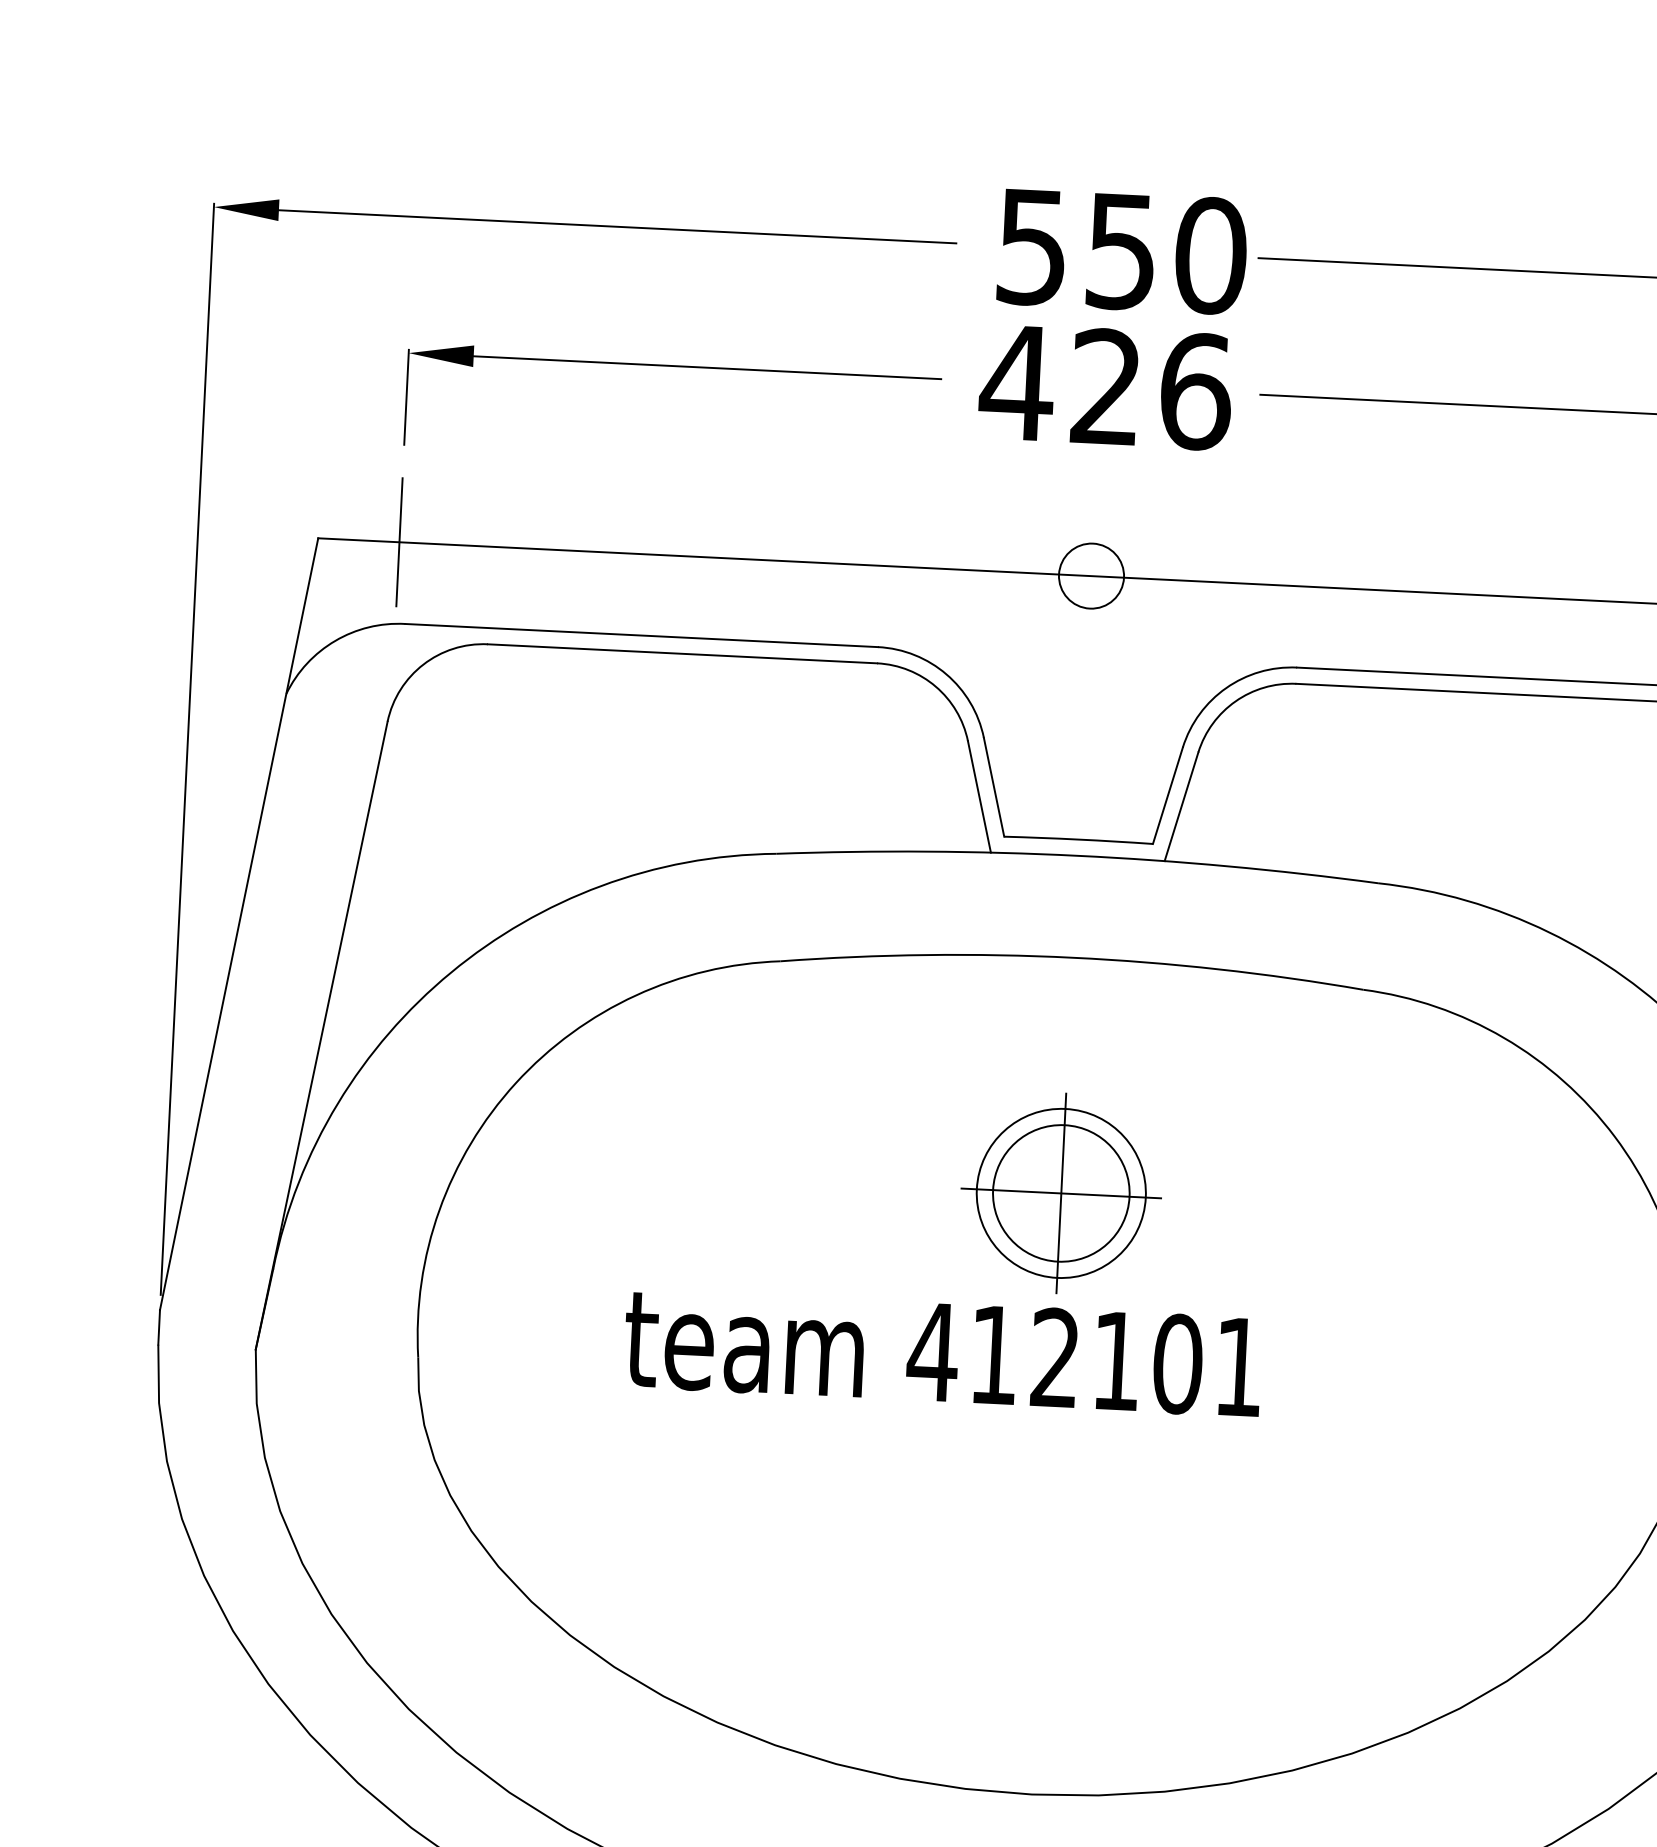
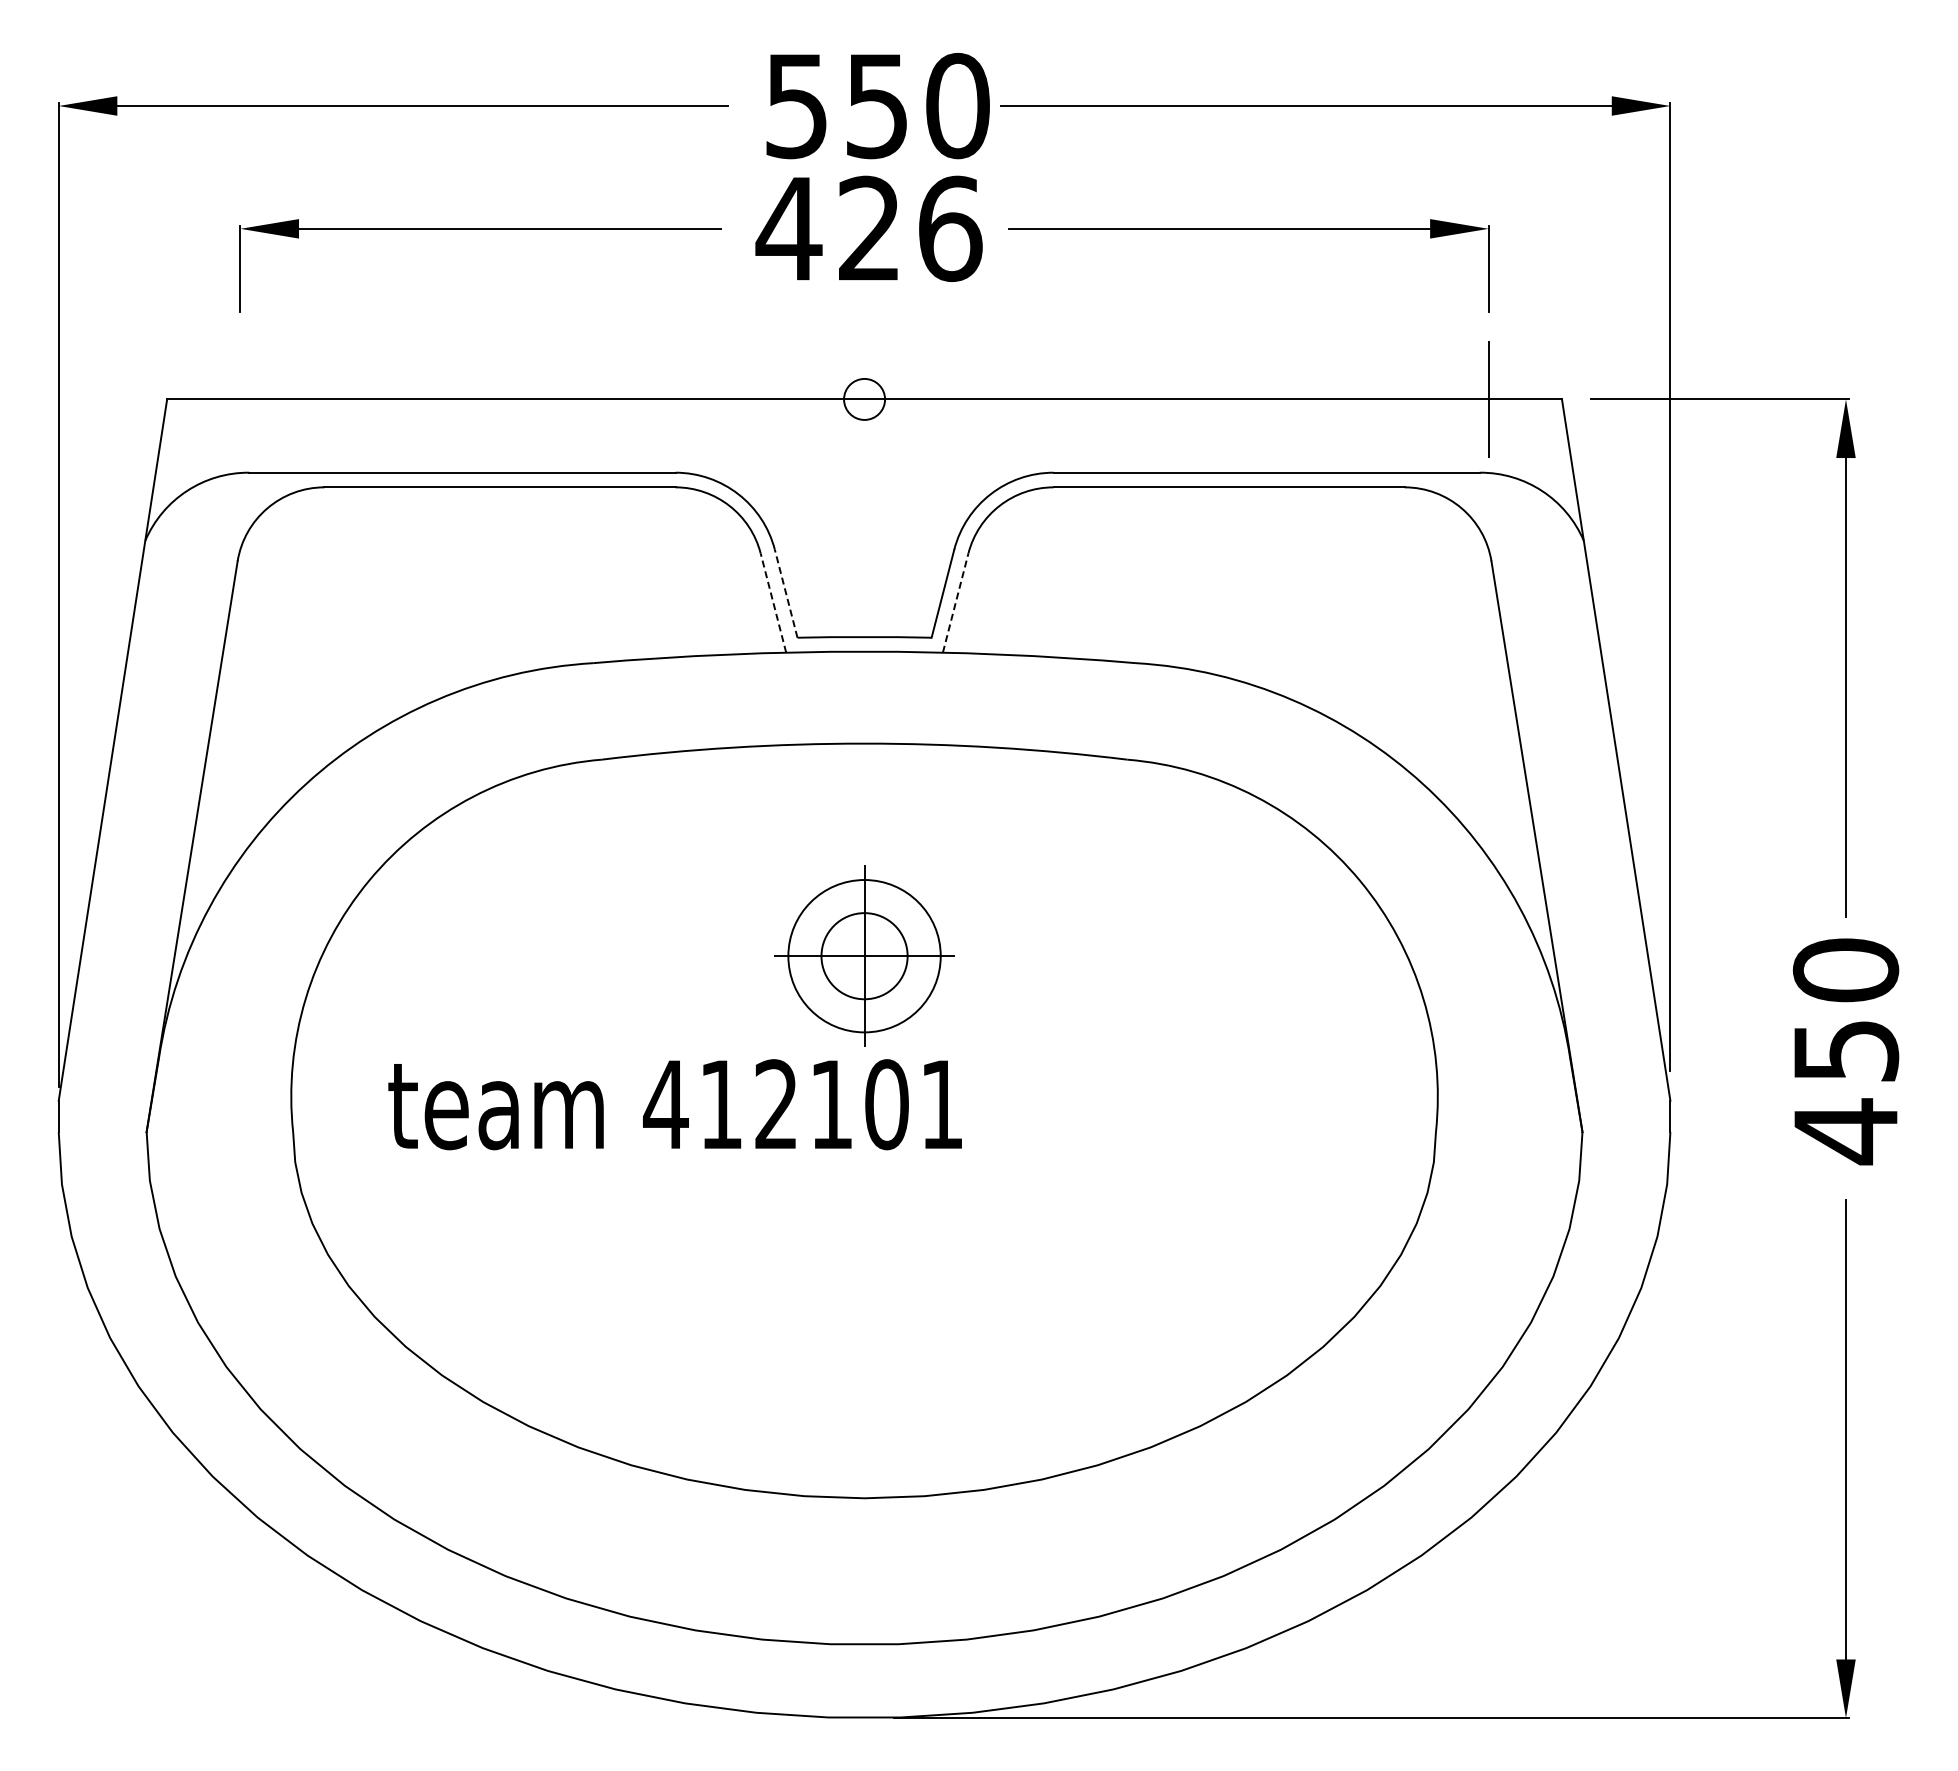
line: (399, 542) -> (240, 399), removed
circle: (1091, 576) -> (864, 399), size x0.7
line: (994, 787) -> (786, 593), solid -> dashed
line: (979, 796) -> (773, 602), solid -> dashed
line: (1181, 806) -> (955, 602), solid -> dashed
circle: (1061, 1192) -> (864, 955), size x0.7
text: (942, 1352) -> (674, 1104), moved

